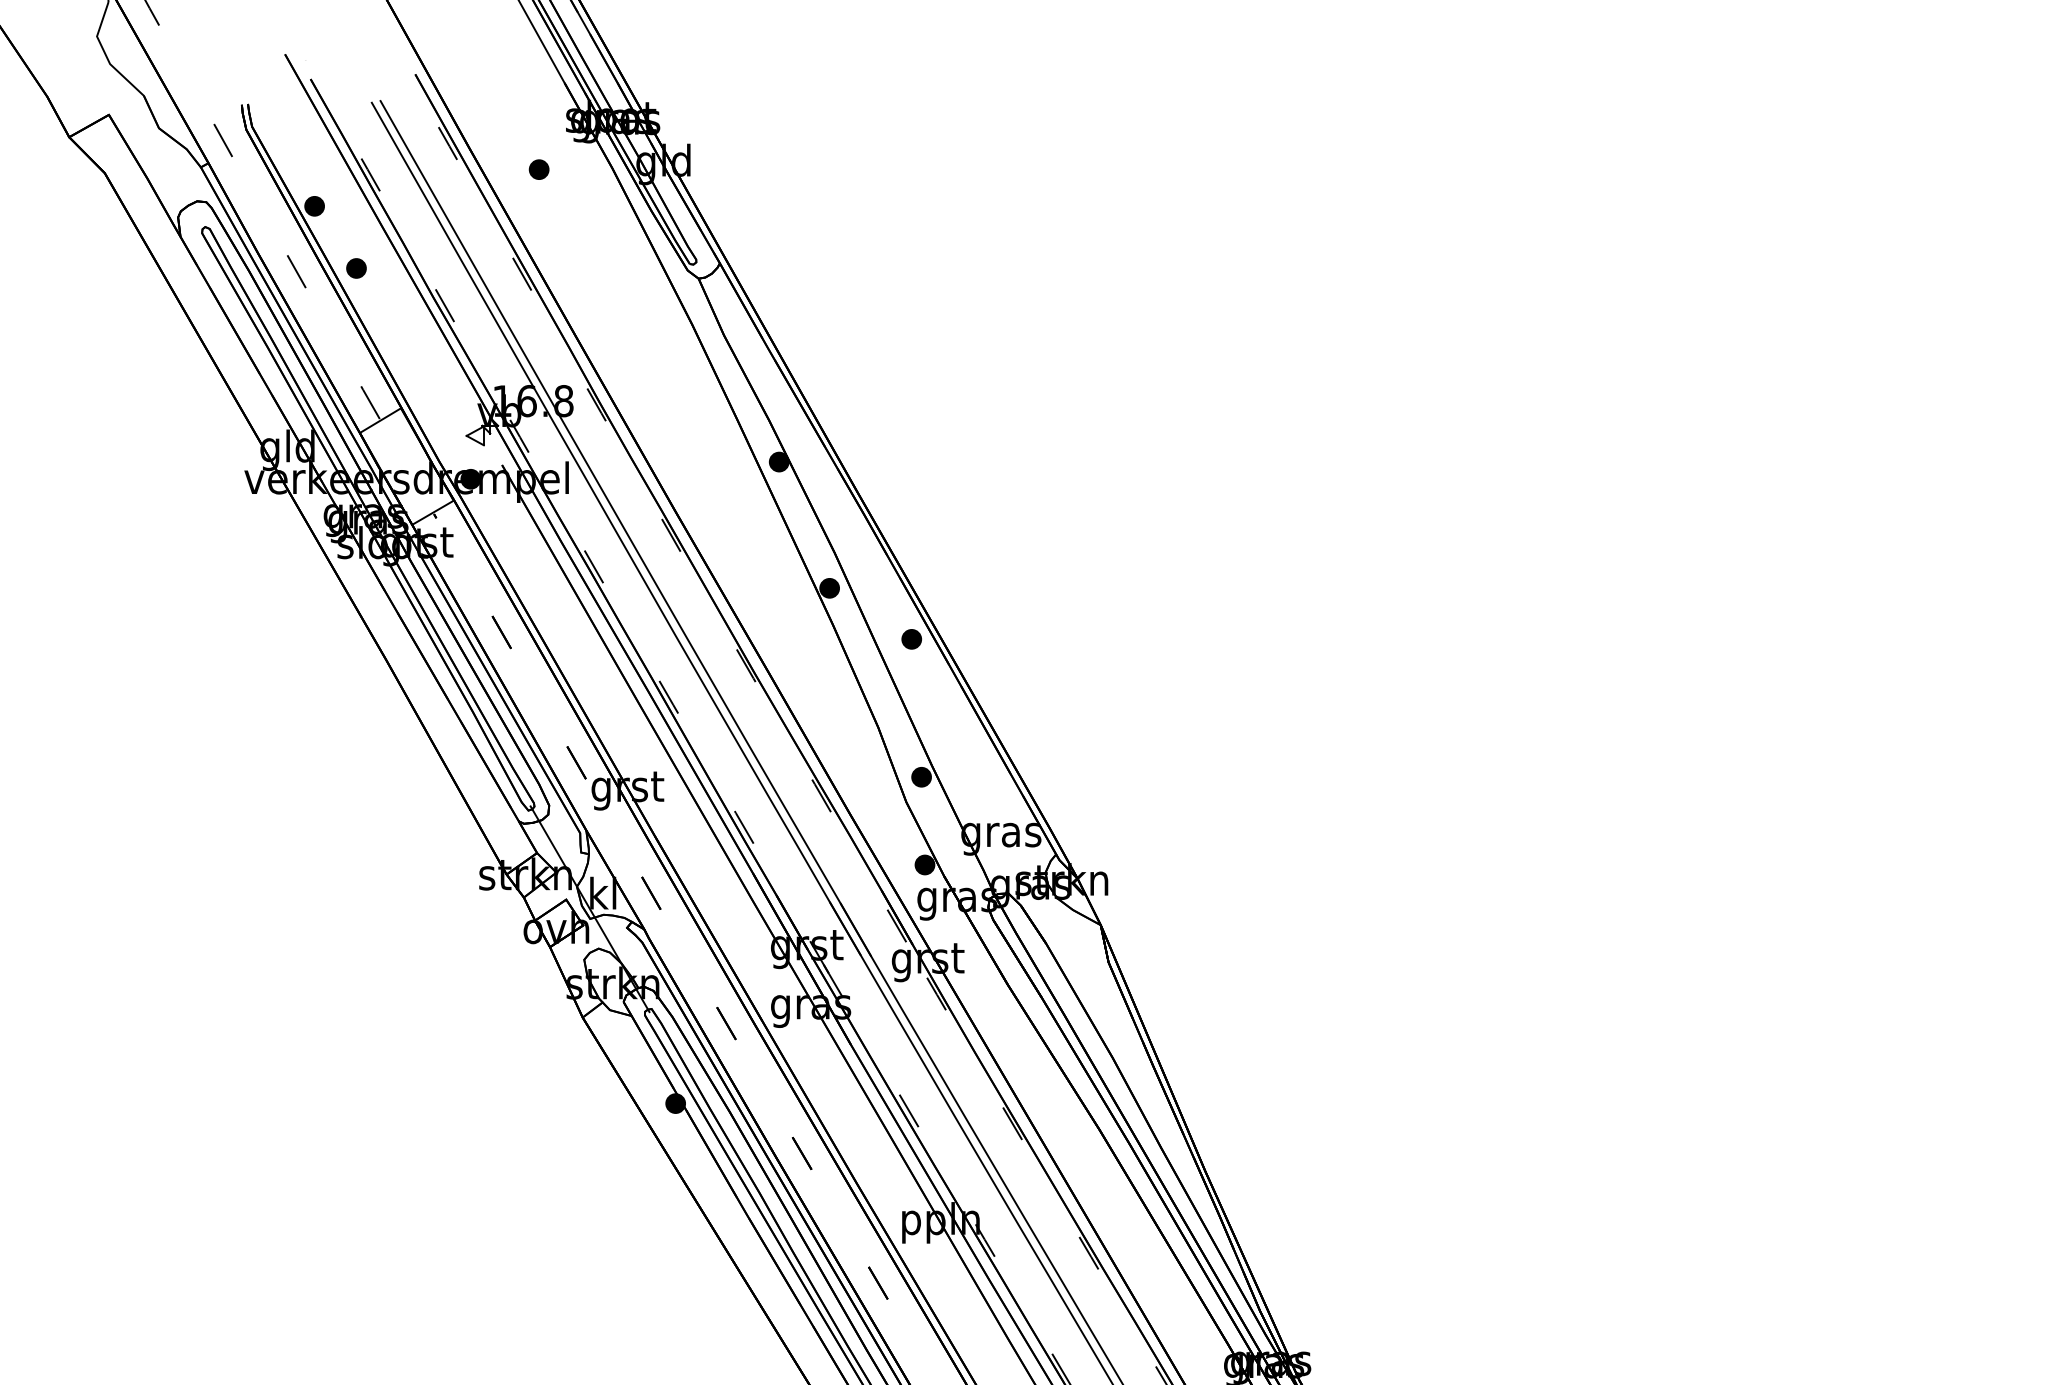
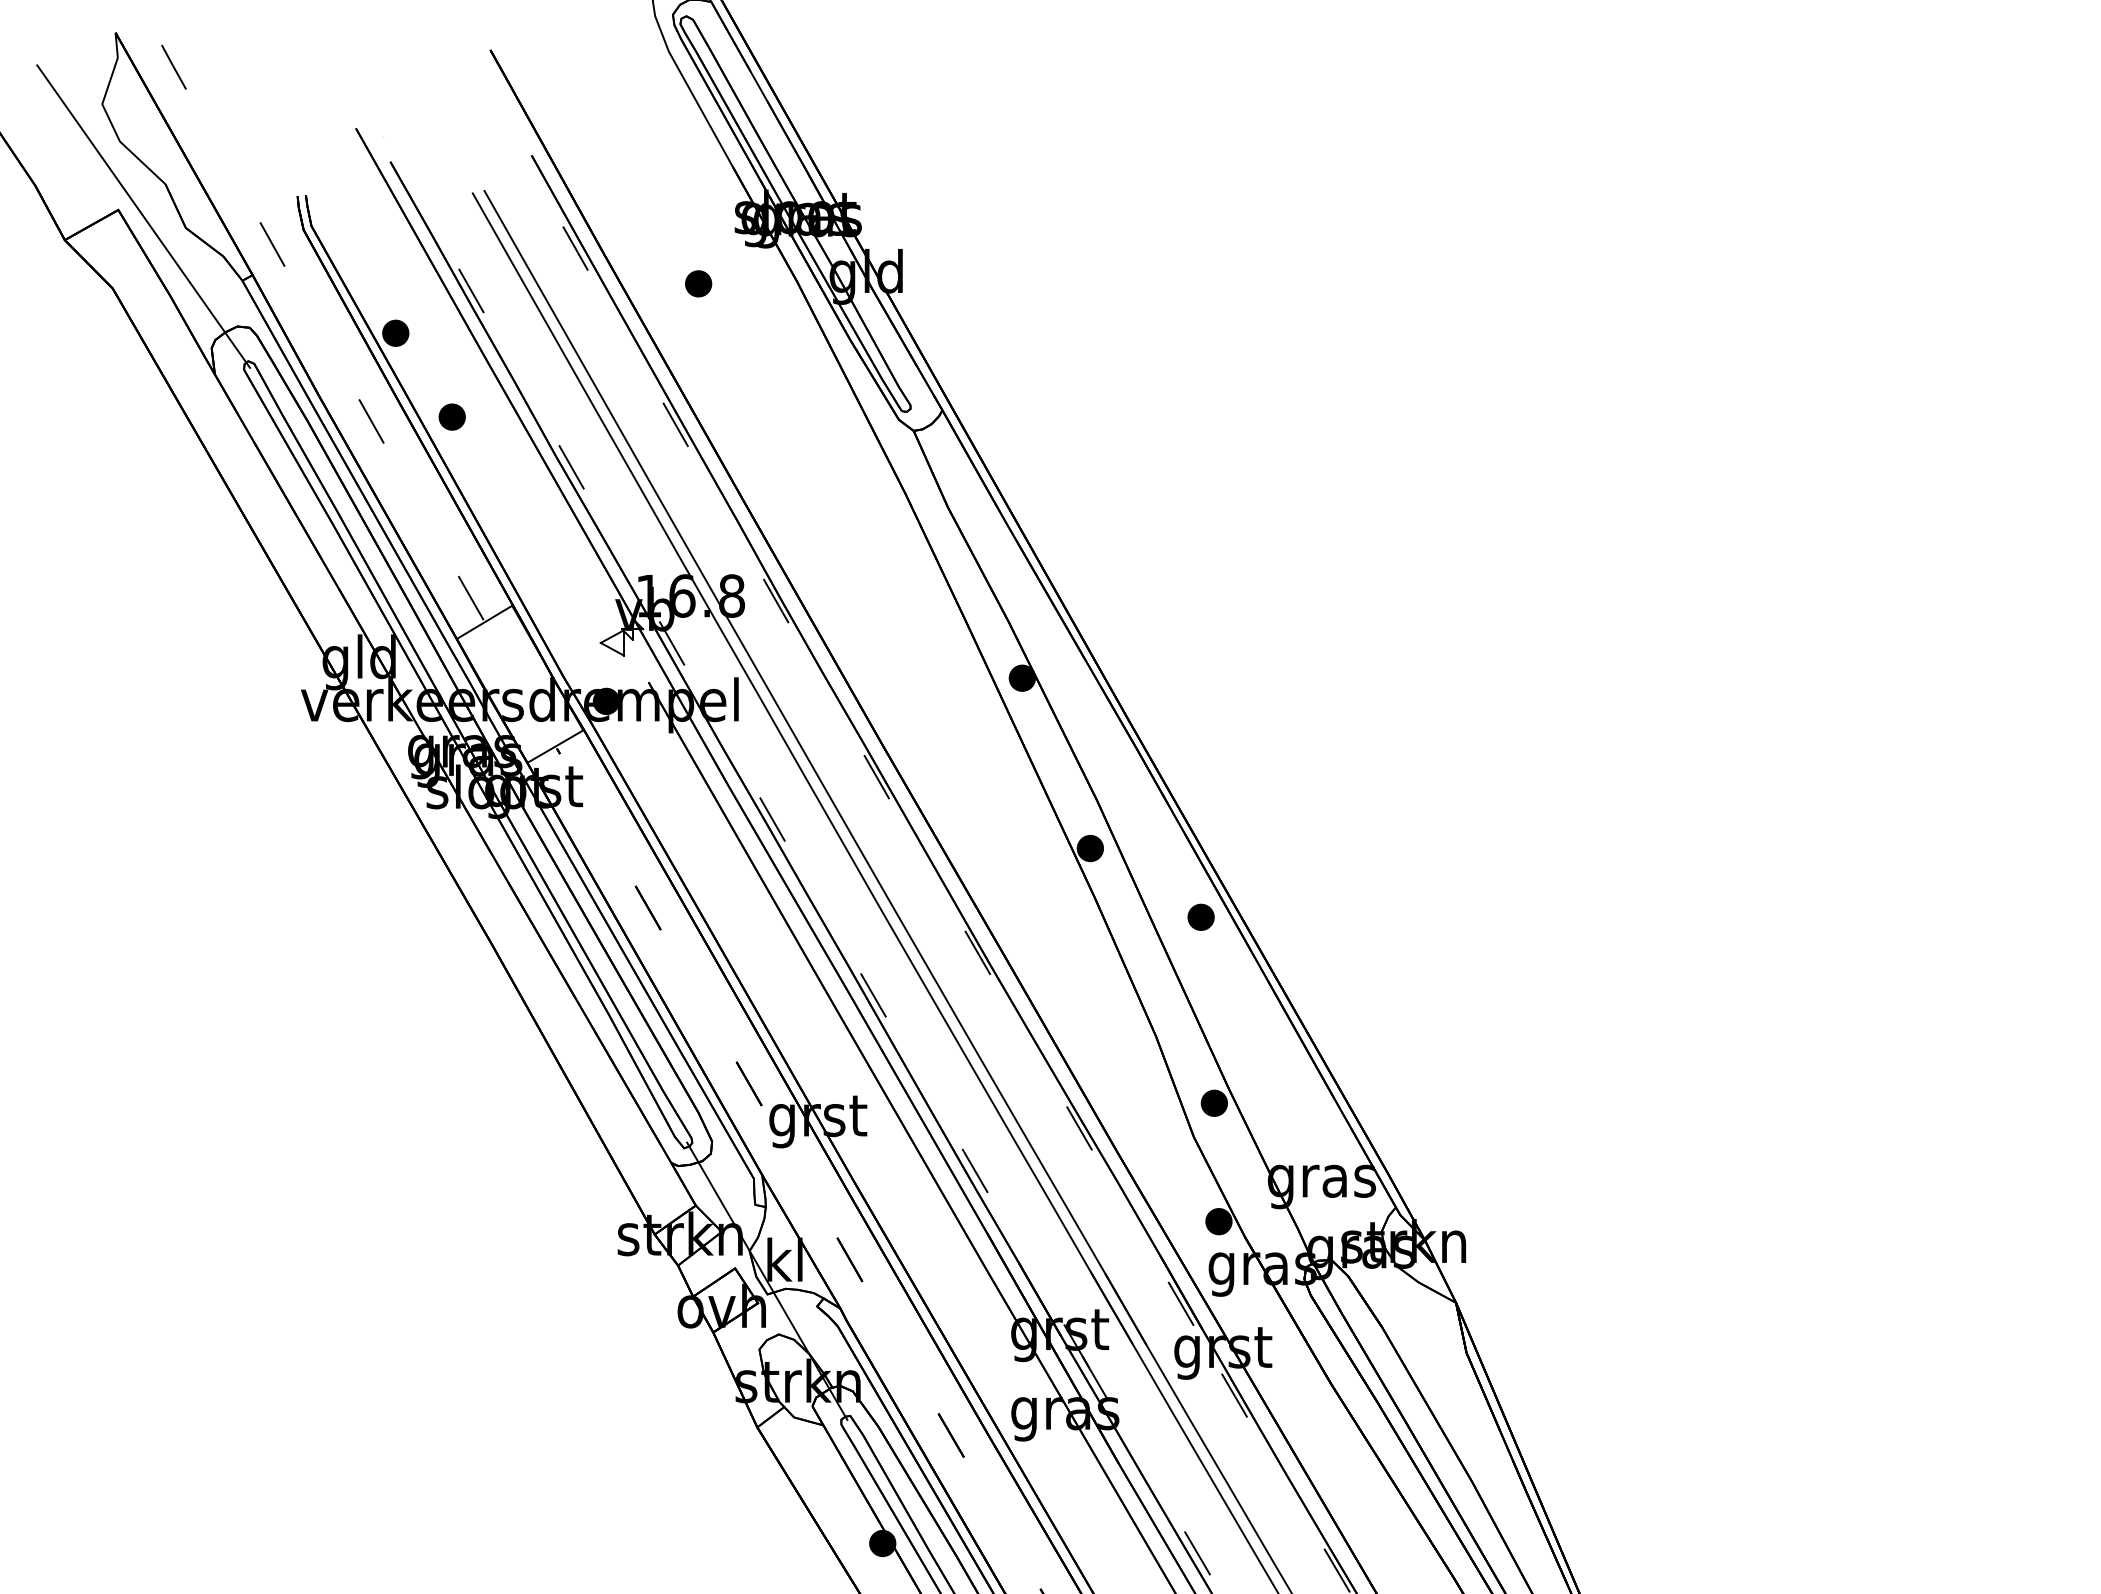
line: (127, 119) -> (143, 216), added

